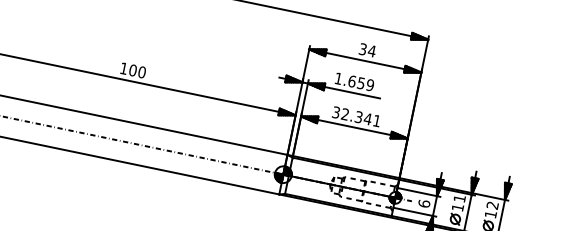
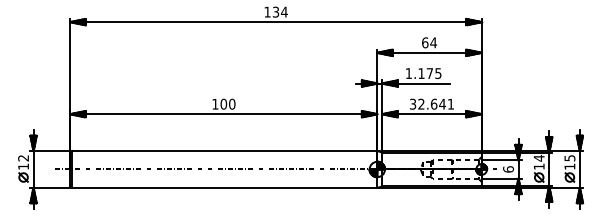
text: (363, 49) -> (425, 42), 34 -> 64
text: (360, 83) -> (429, 73), 1.659 -> 1.175
text: (358, 116) -> (433, 103), 32.341 -> 32.641
text: (459, 197) -> (538, 157), 11 -> 14
text: (492, 205) -> (569, 158), 12 -> 15

